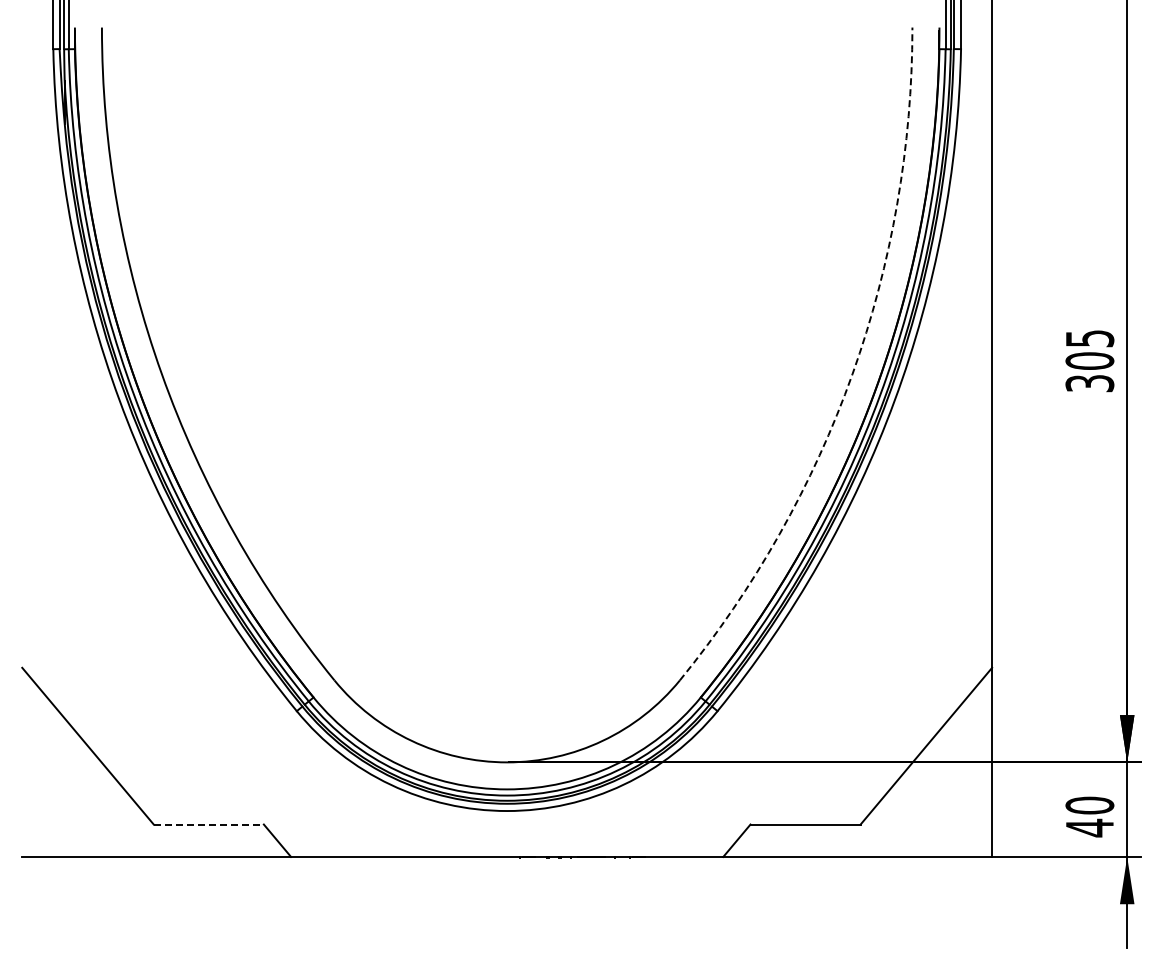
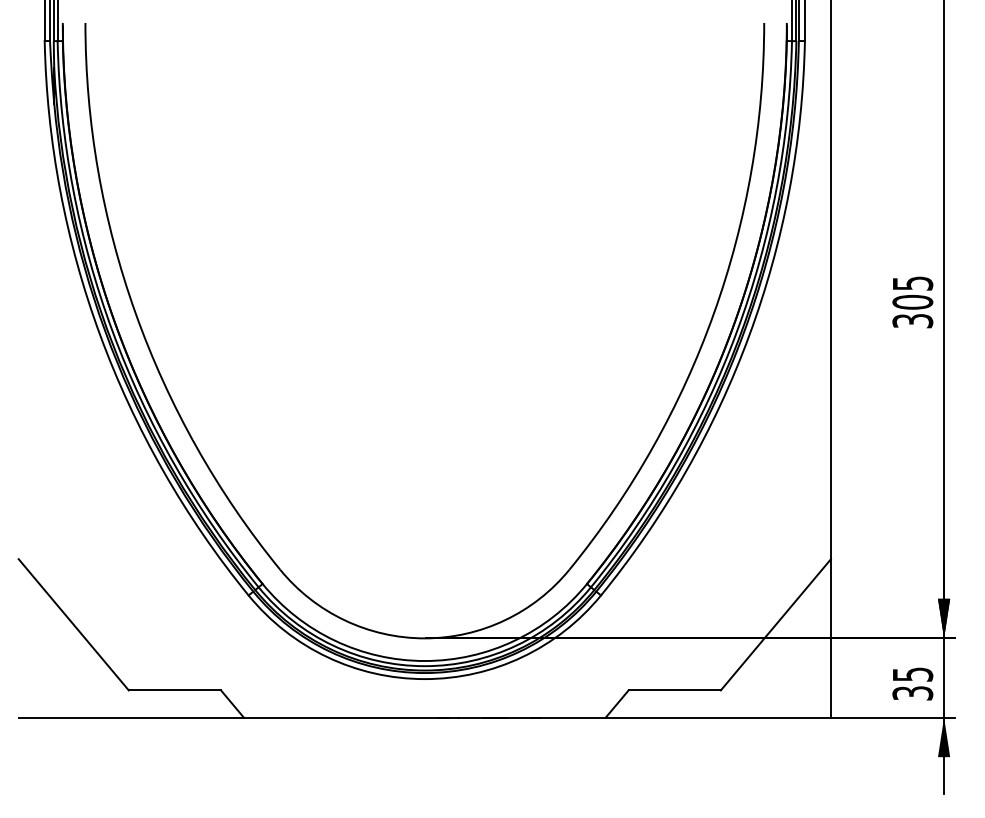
arc: (852, 374) -> (714, 313), dashed -> solid
text: (1089, 816) -> (912, 683), 40 -> 35
line: (209, 824) -> (175, 690), dashed -> solid

